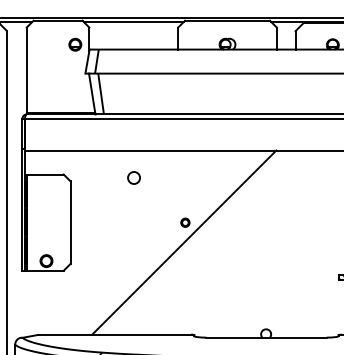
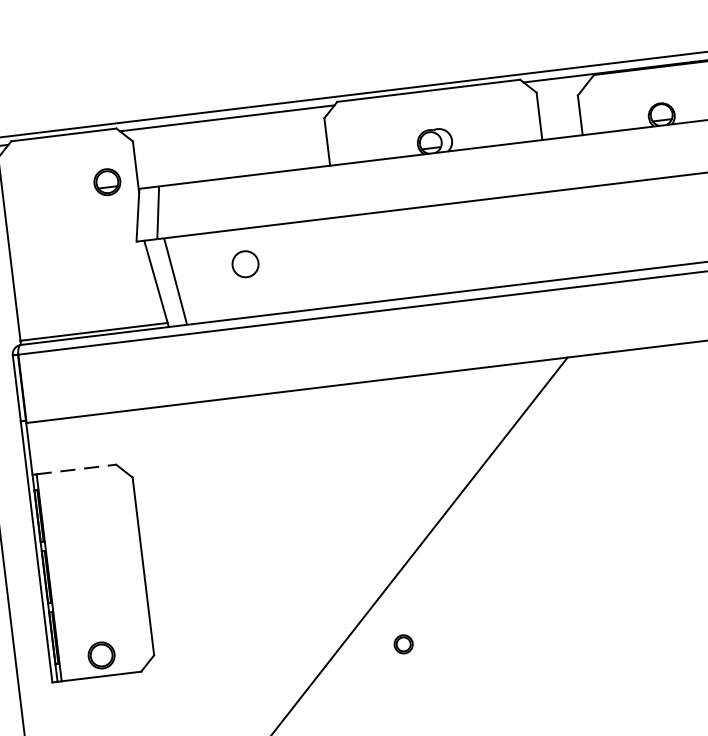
line: (45, 174) -> (76, 469), solid -> dashed
circle: (133, 177) -> (244, 263), moved
part: (185, 222) -> (403, 643), moved

